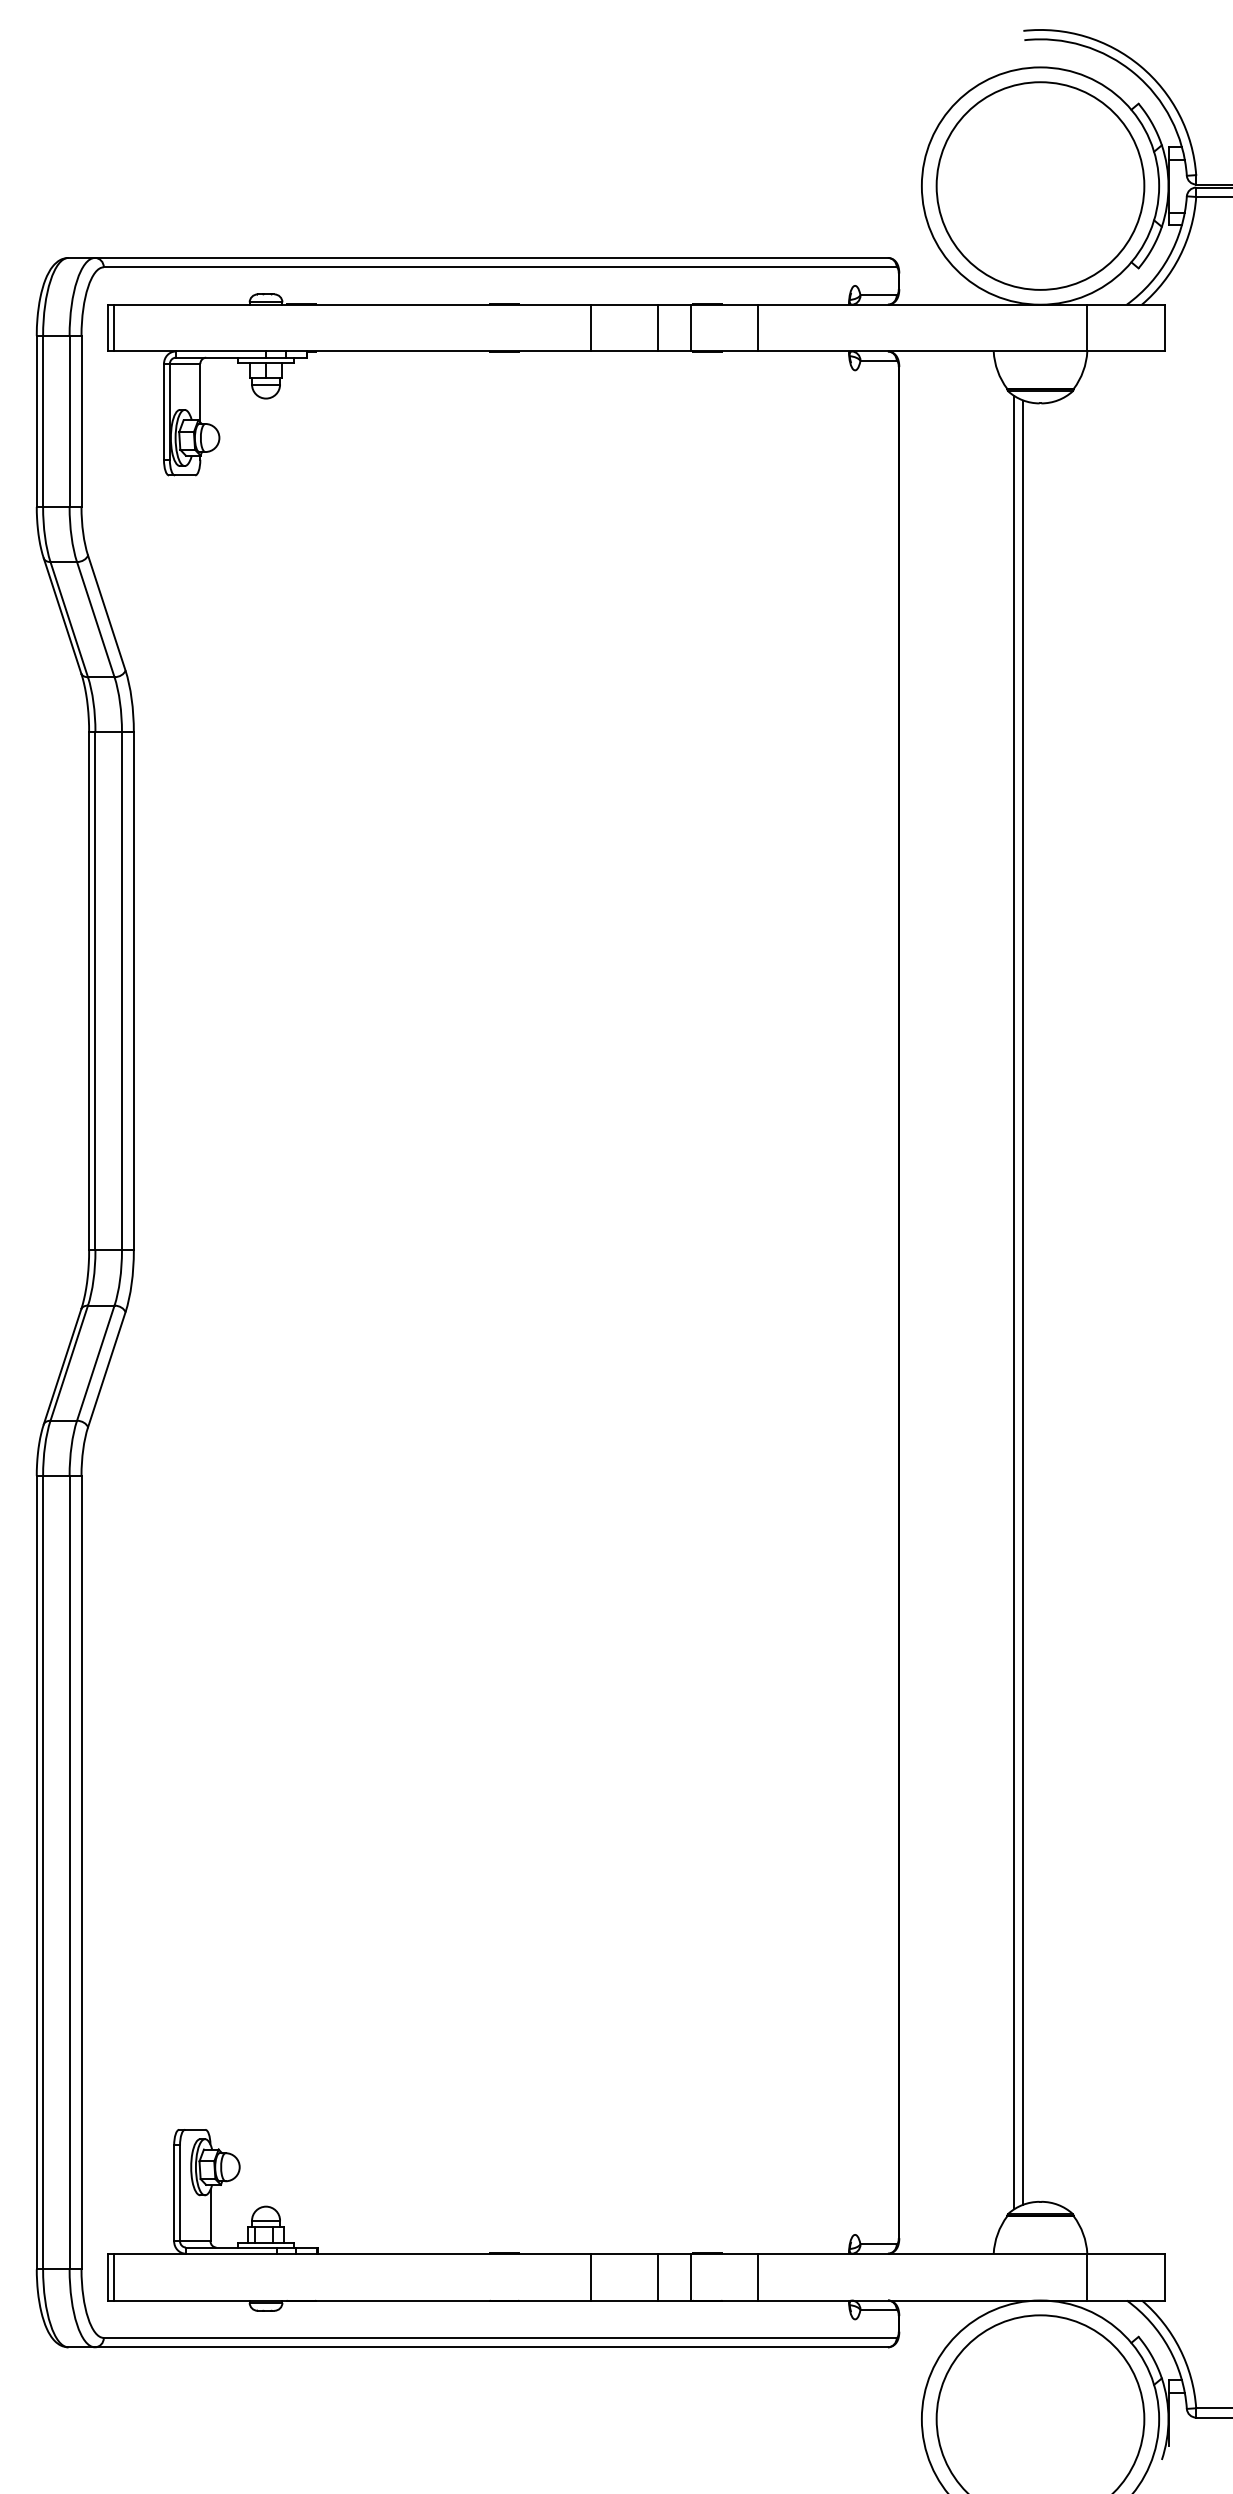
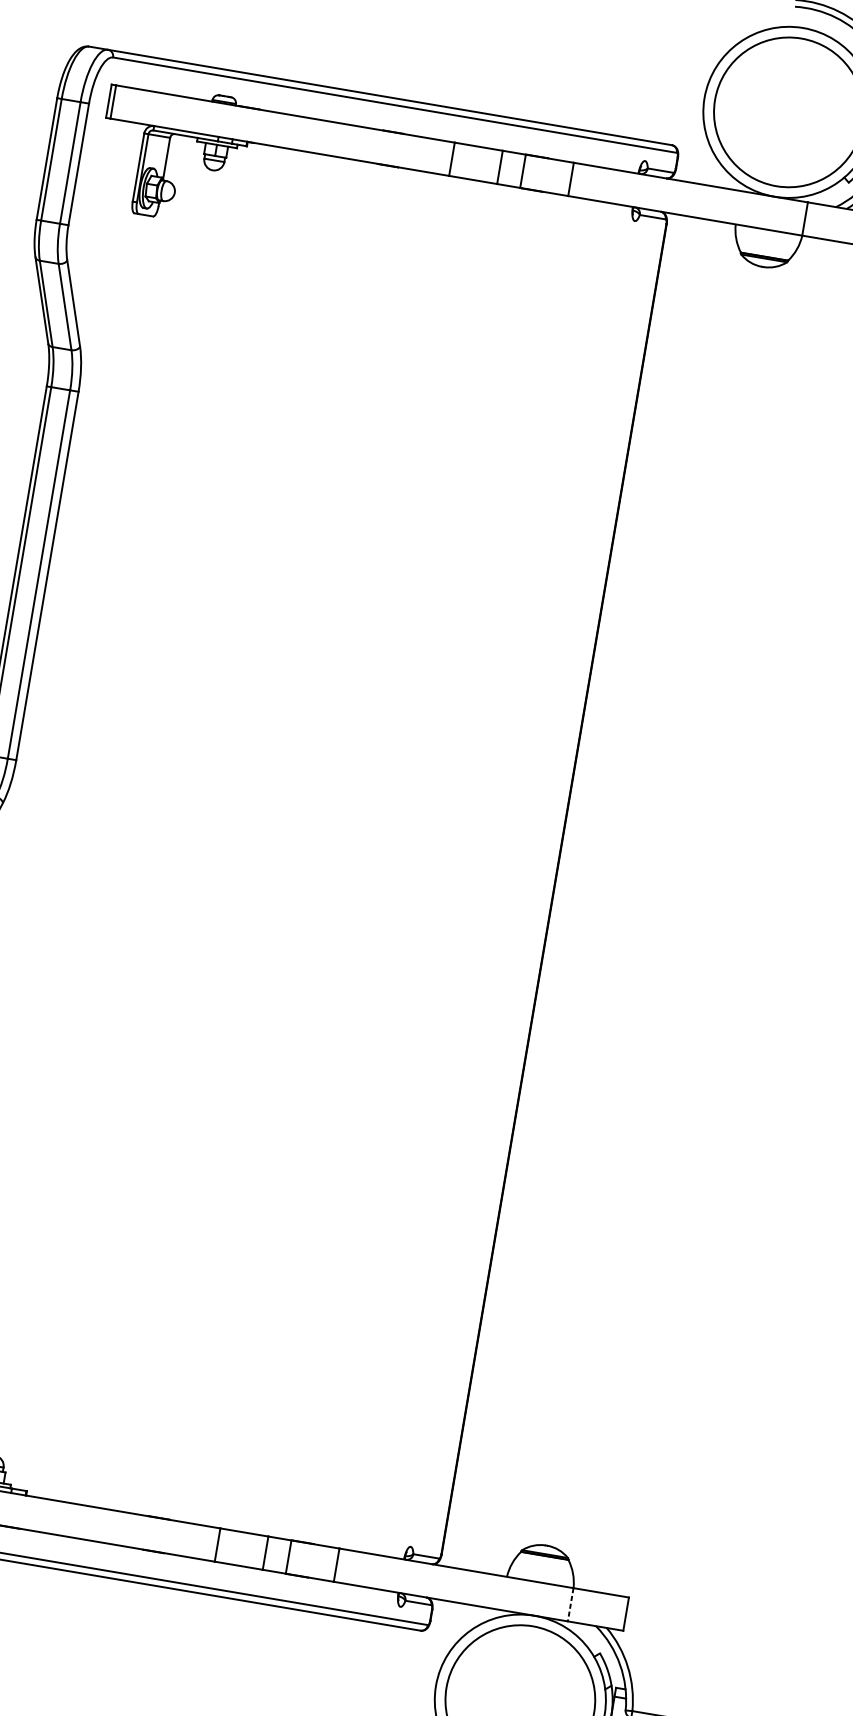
line: (1014, 1302) -> (636, 903), removed
line: (1023, 1302) -> (642, 904), removed
line: (1087, 2277) -> (570, 1605), solid -> dashed

